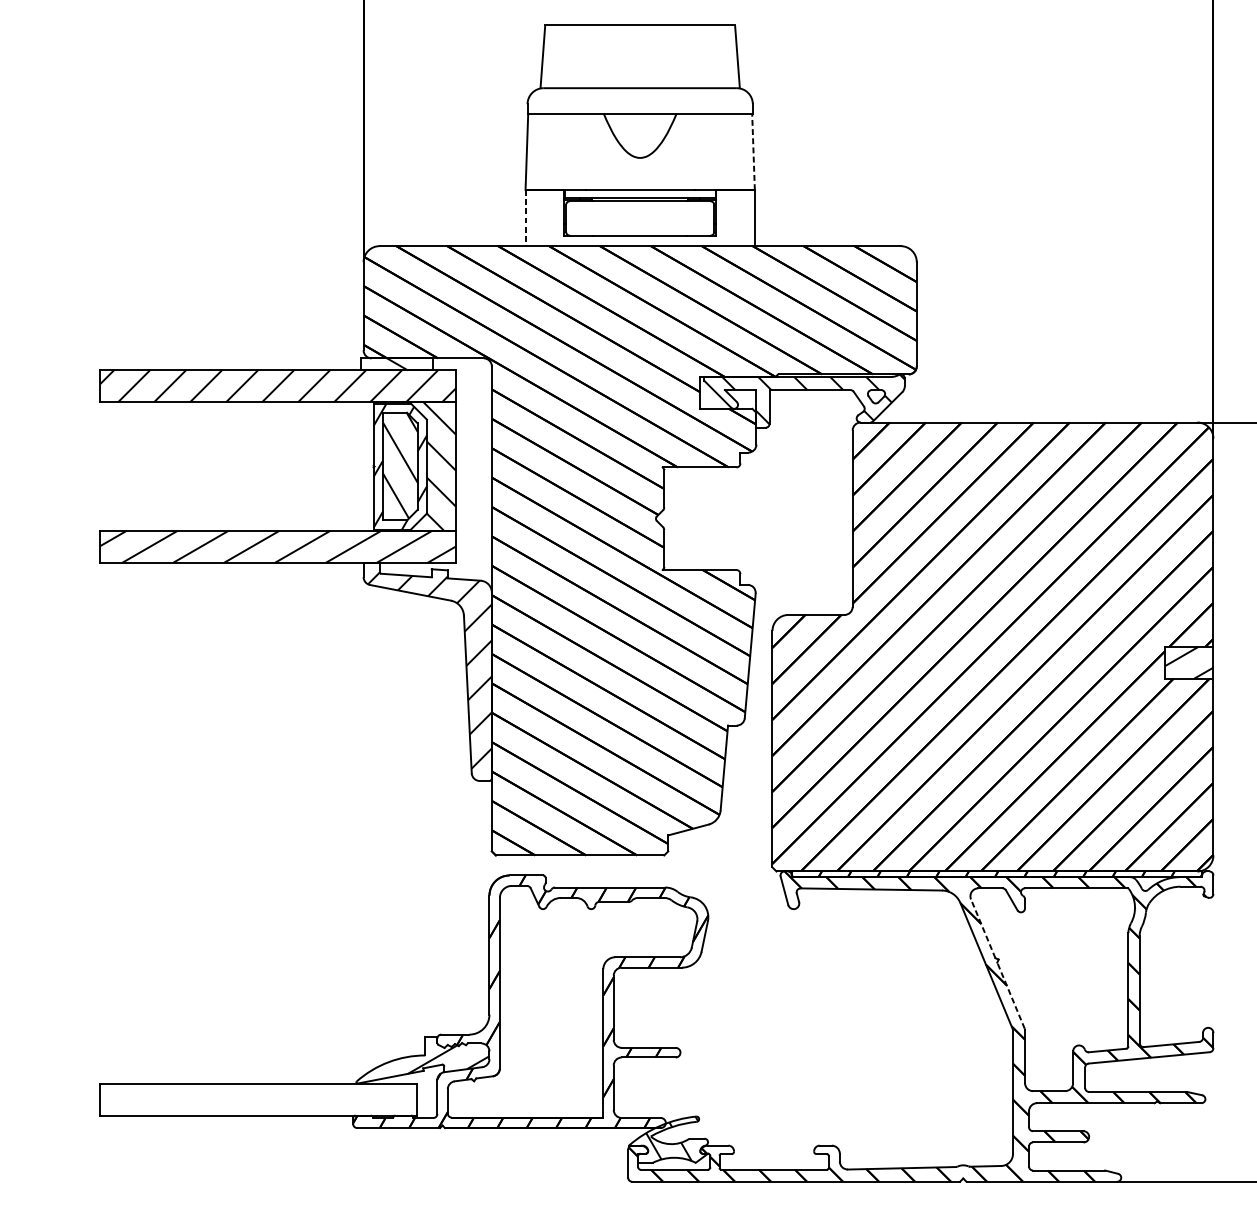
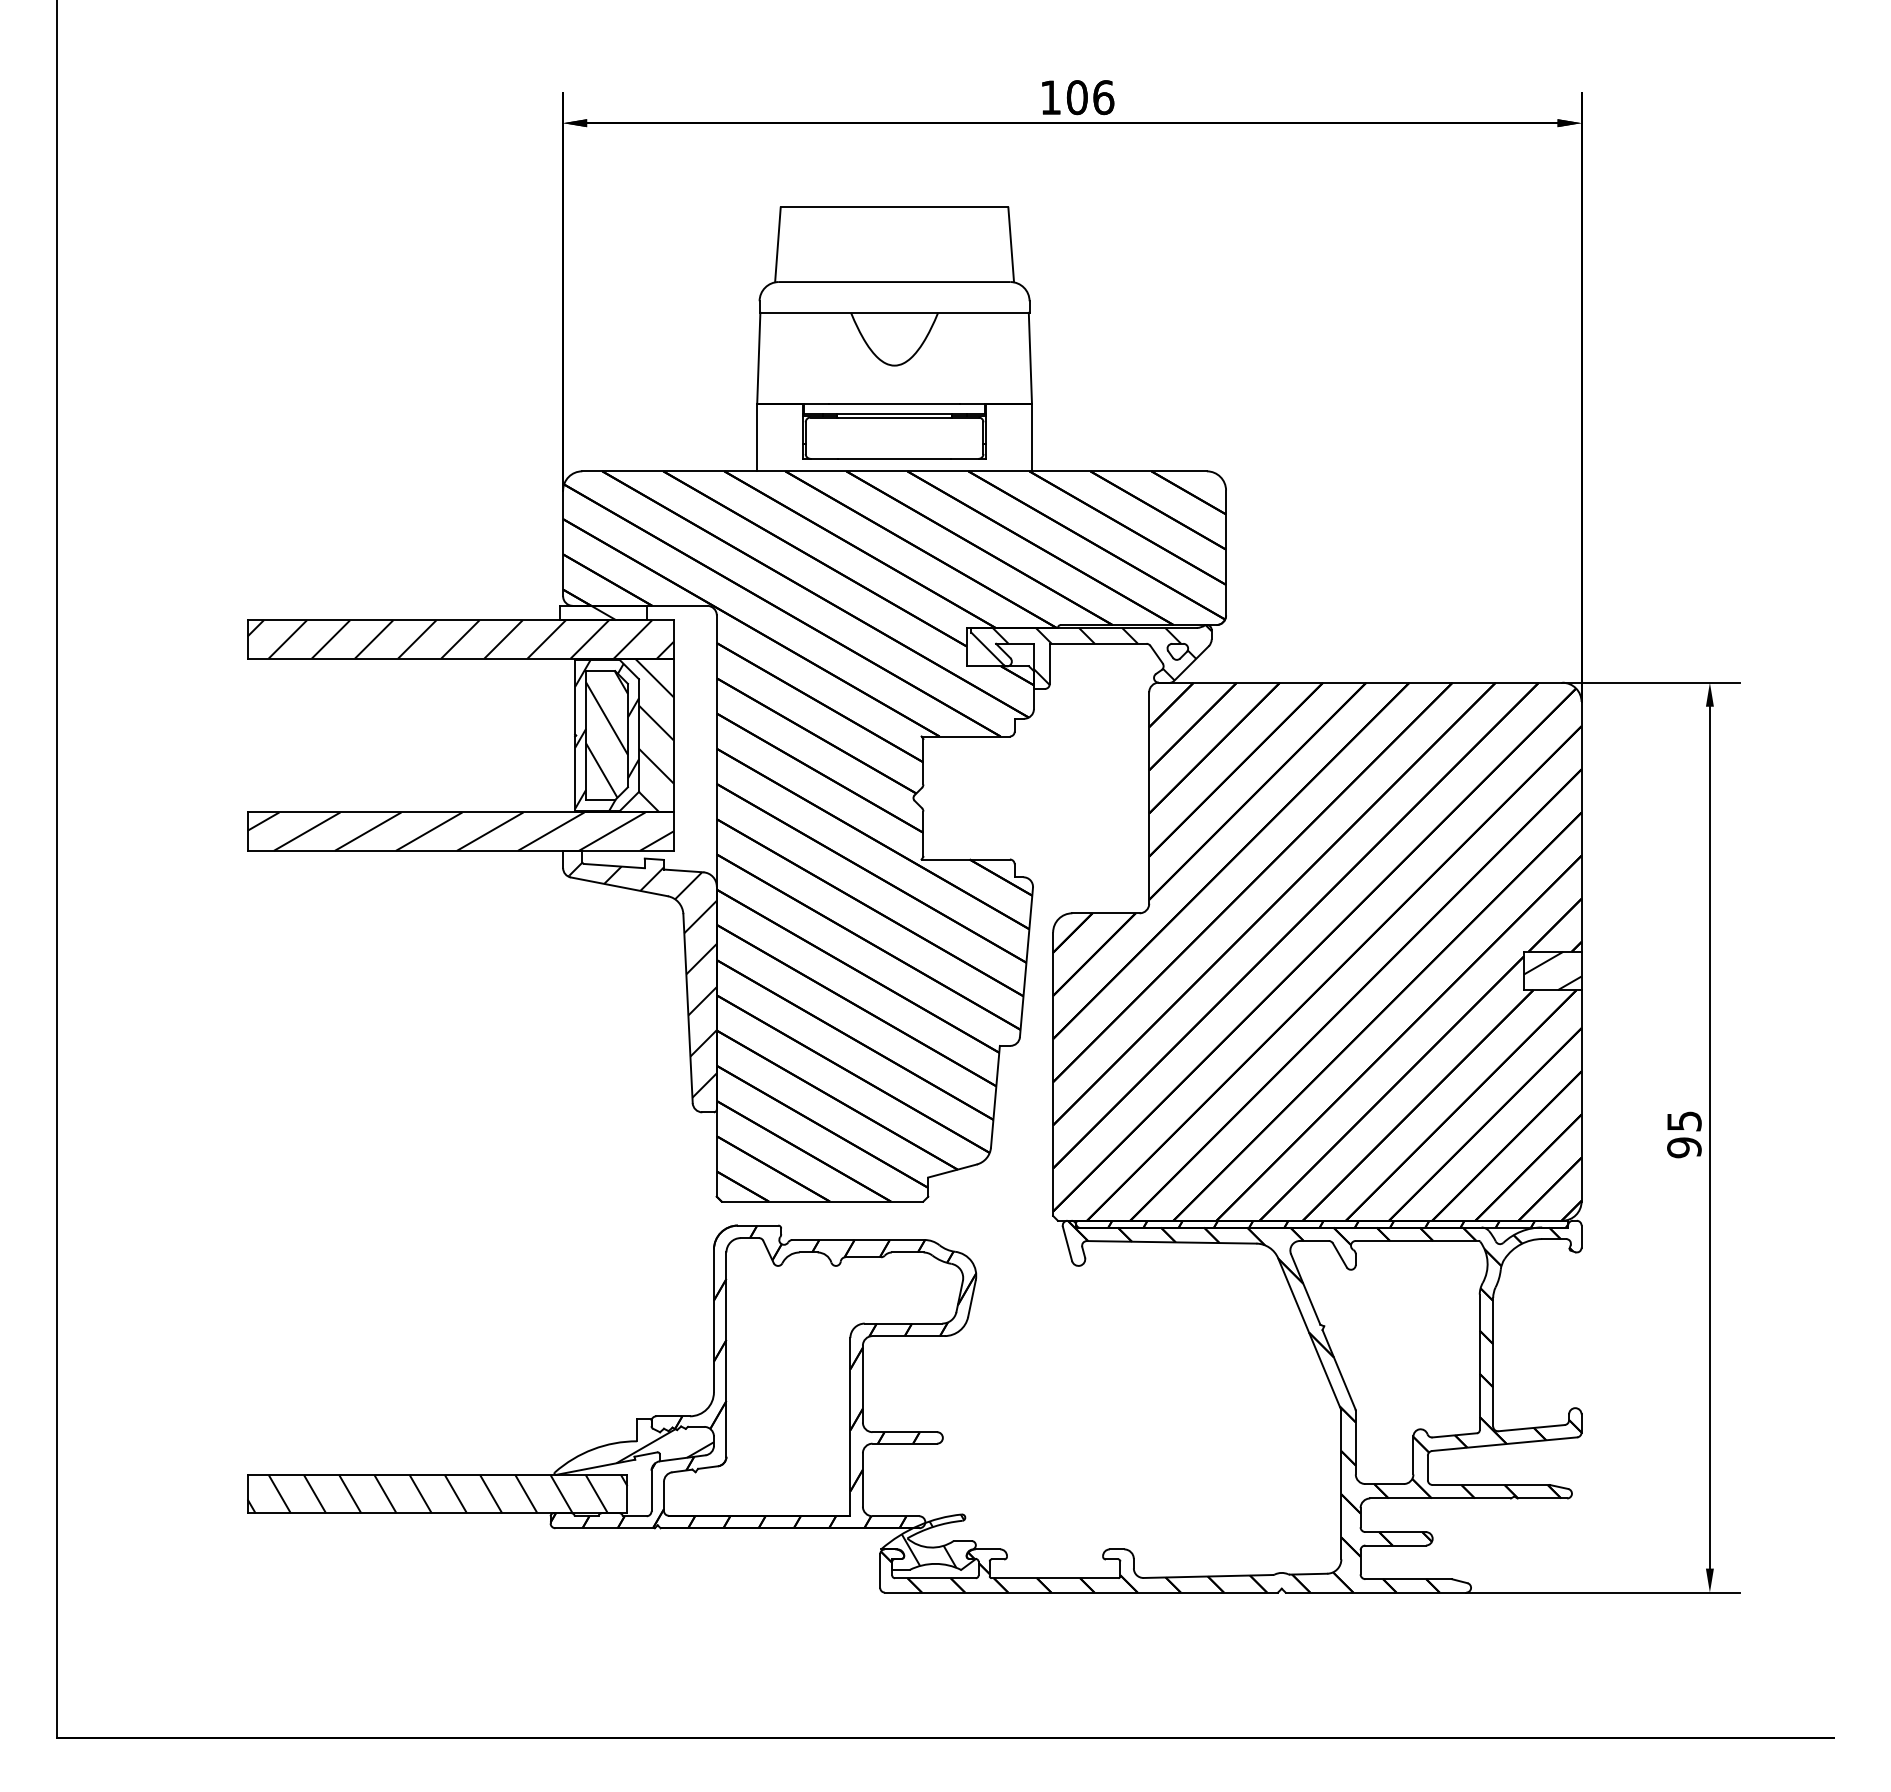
line: (753, 151) -> (1030, 358), dashed -> solid
line: (525, 217) -> (757, 437), dashed -> solid
line: (983, 928) -> (1305, 1289), dashed -> solid
line: (1011, 995) -> (1339, 1369), dashed -> solid
hatch: (258, 1099) -> (437, 1493), added

